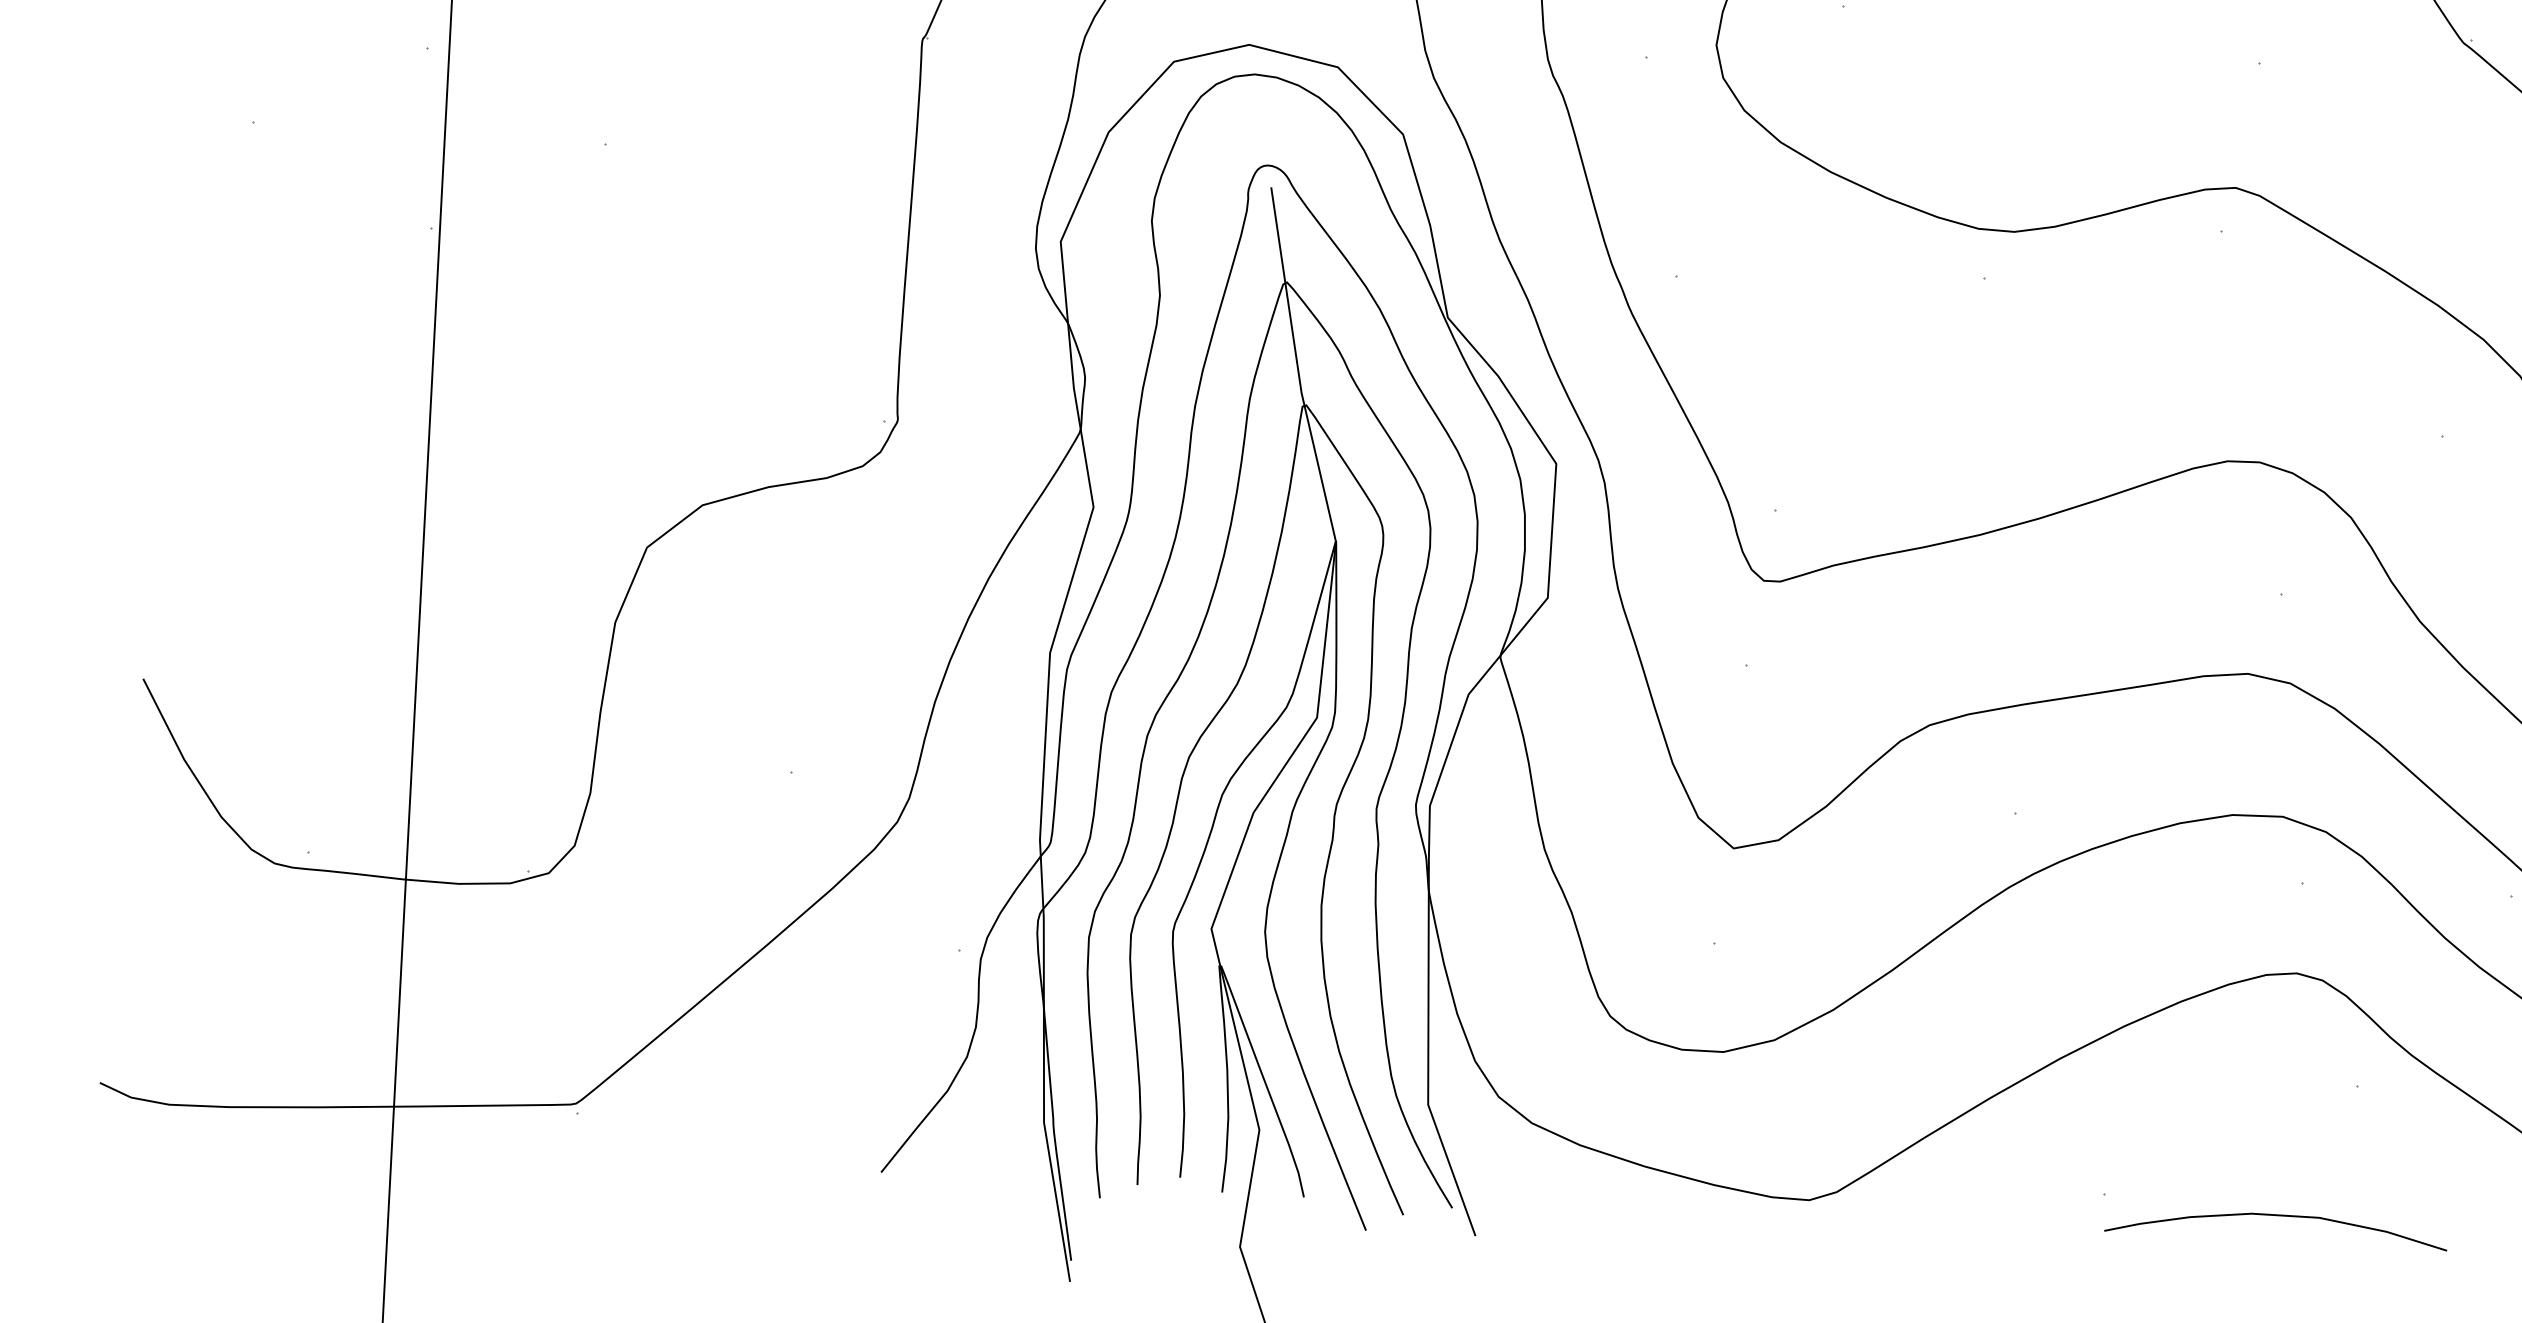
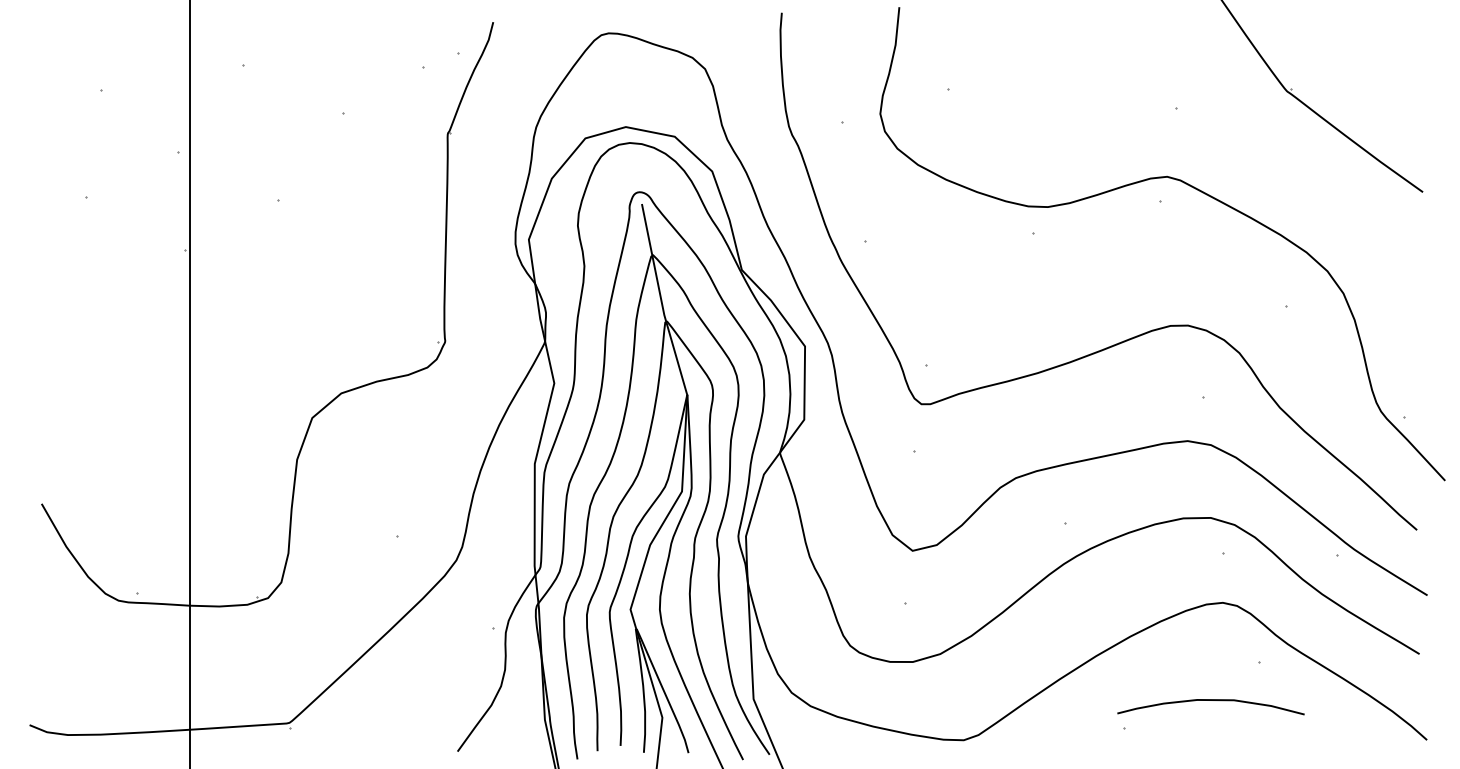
curve: (2276, 1215) -> (1210, 700), moved

